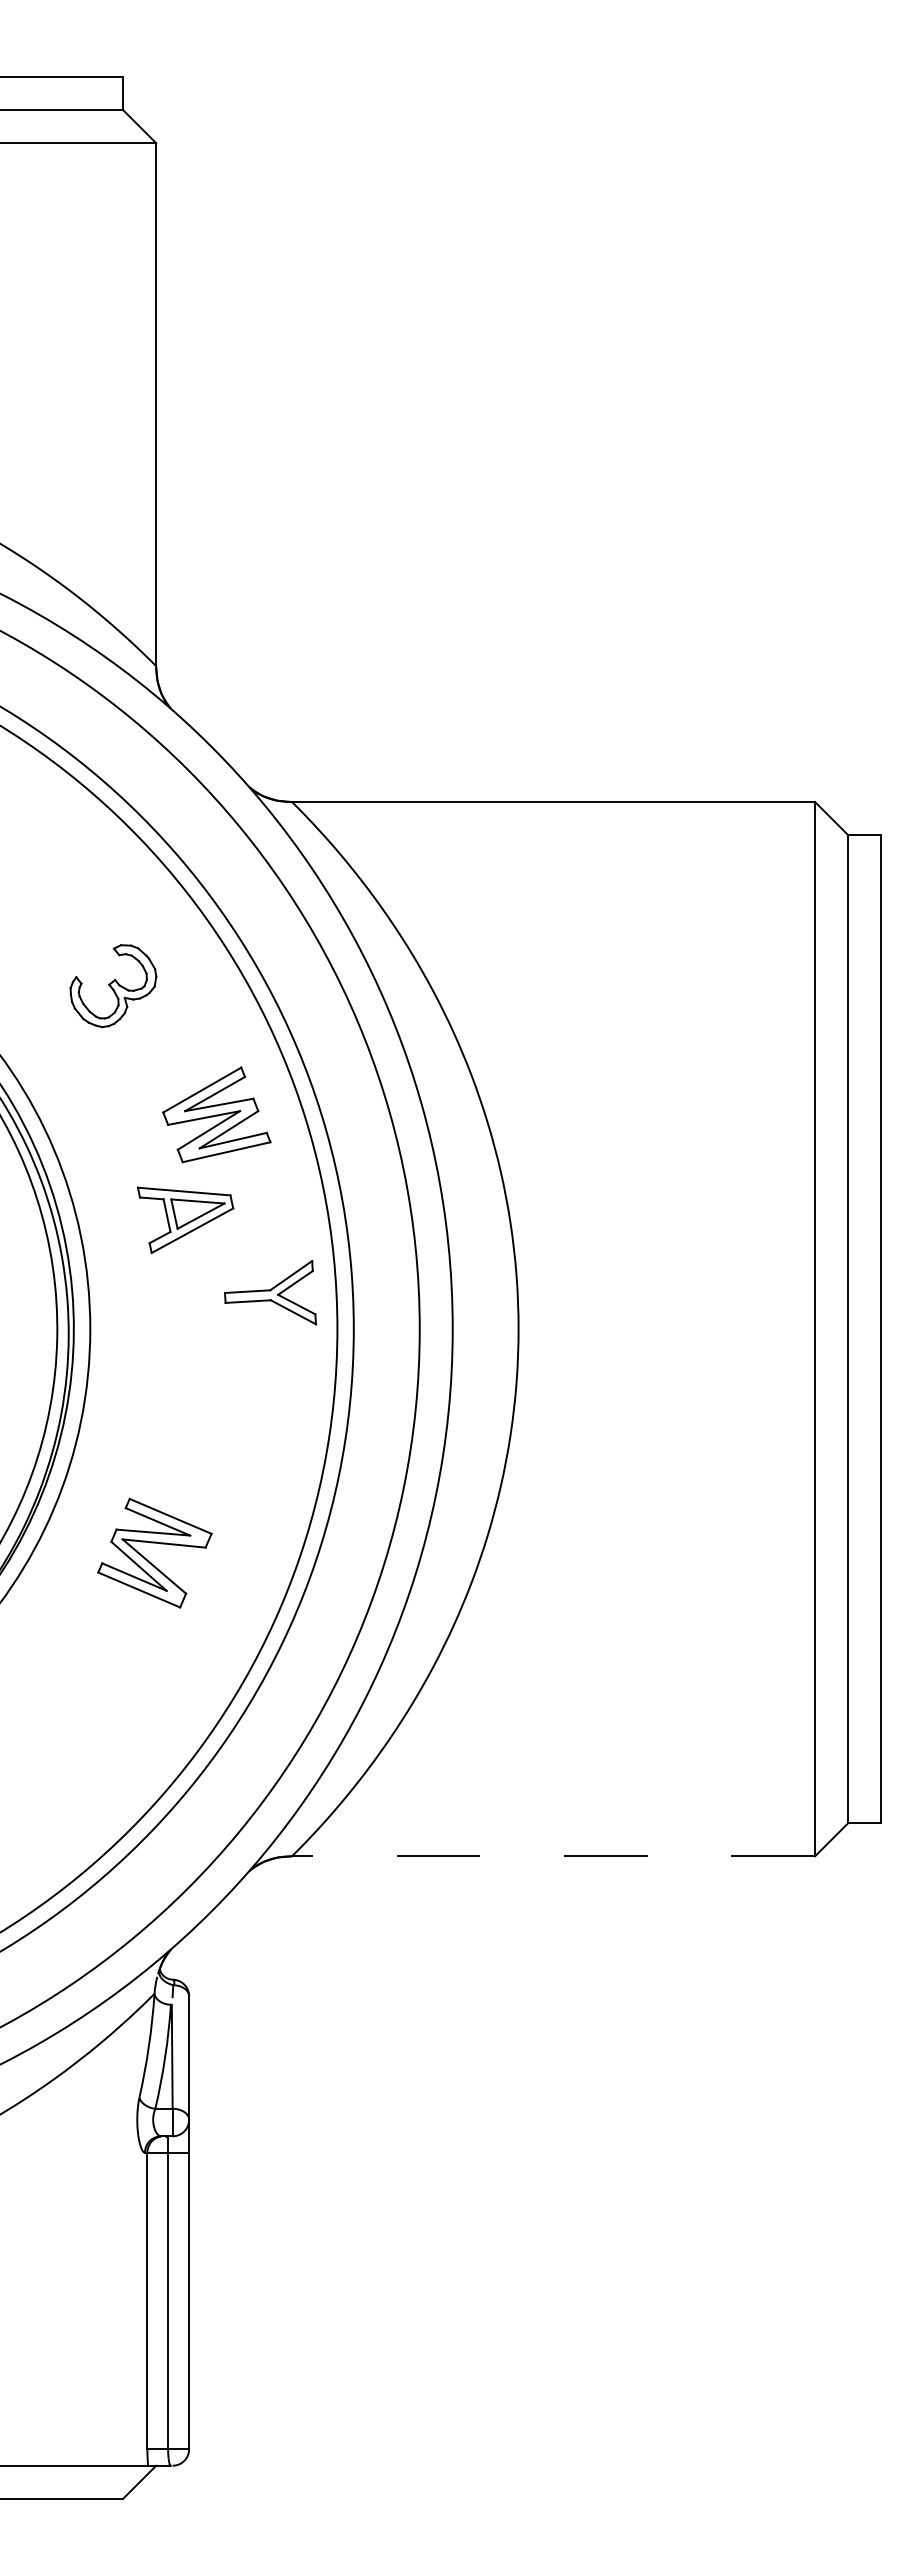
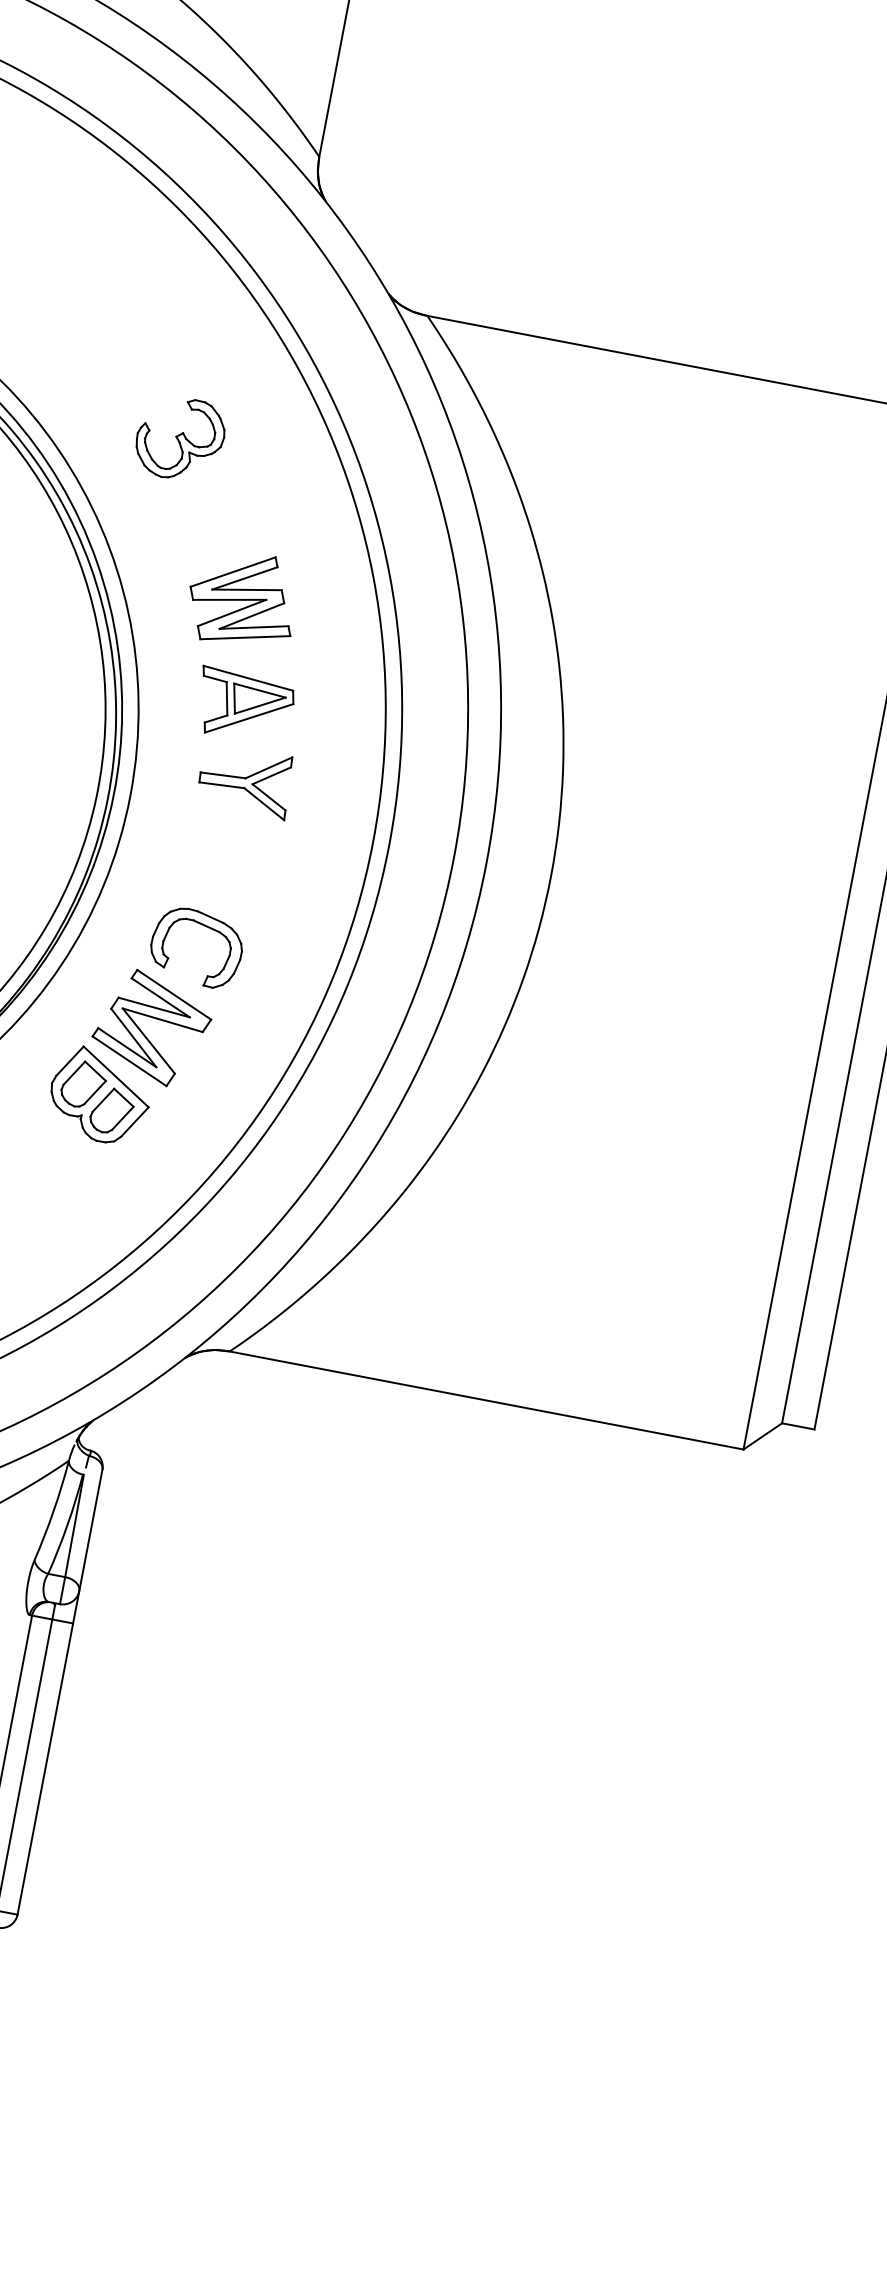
part: (113, 986) -> (180, 439), moved
part: (216, 1114) -> (242, 598), moved
part: (270, 1292) -> (245, 780), moved
part: (190, 1444) -> (207, 927), added
part: (116, 1629) -> (99, 1095), added
line: (553, 1856) -> (486, 1400), dashed -> solid

